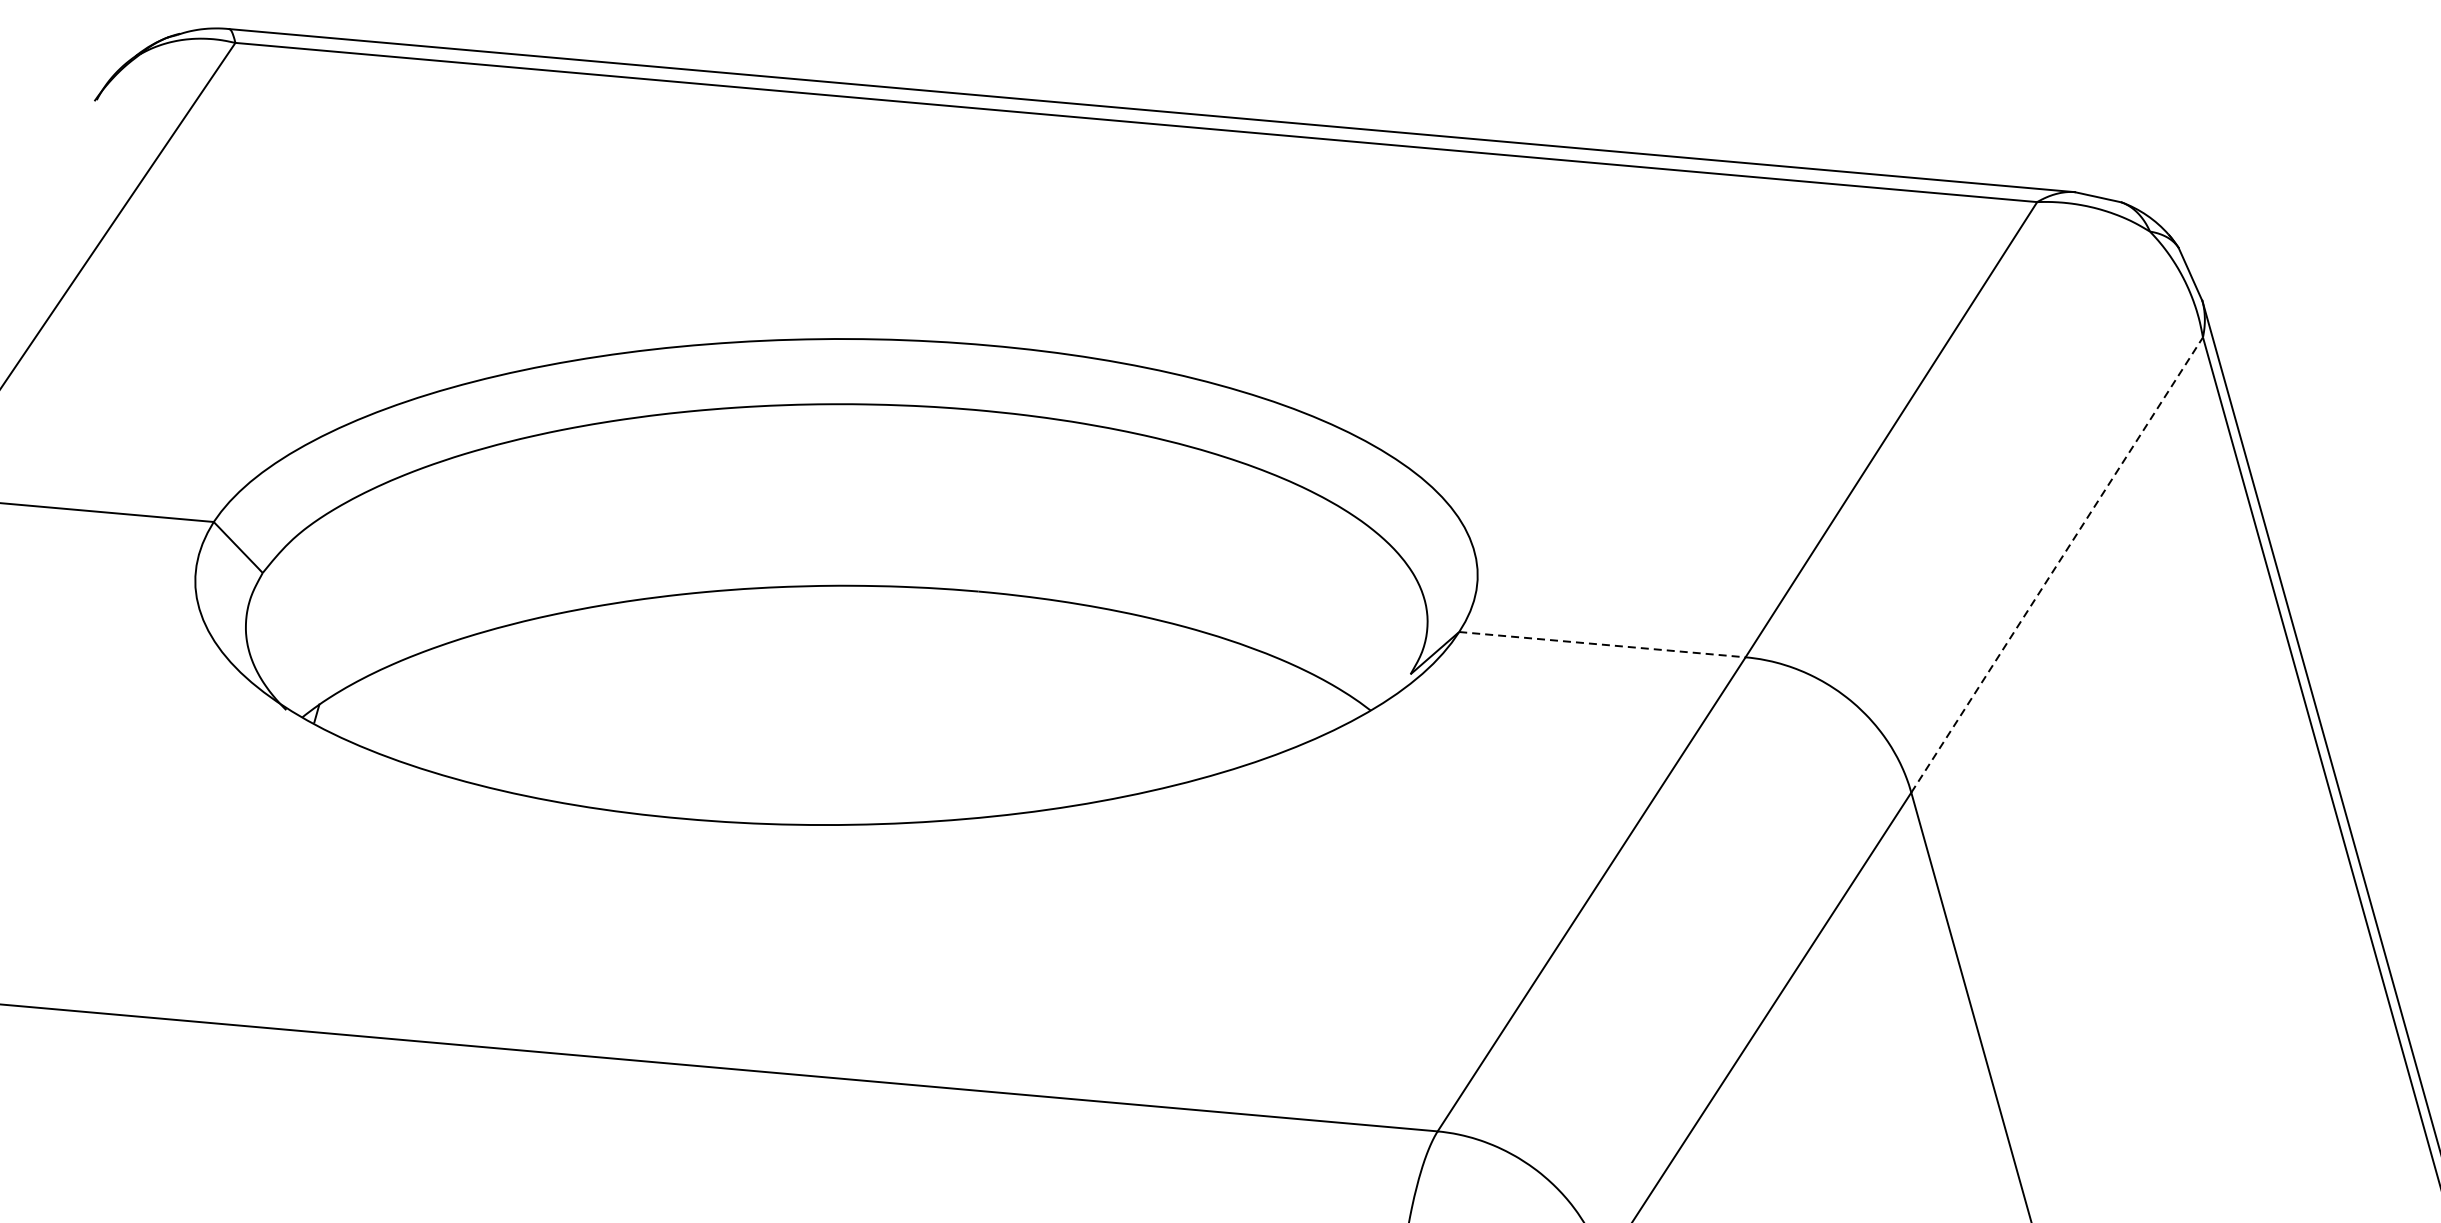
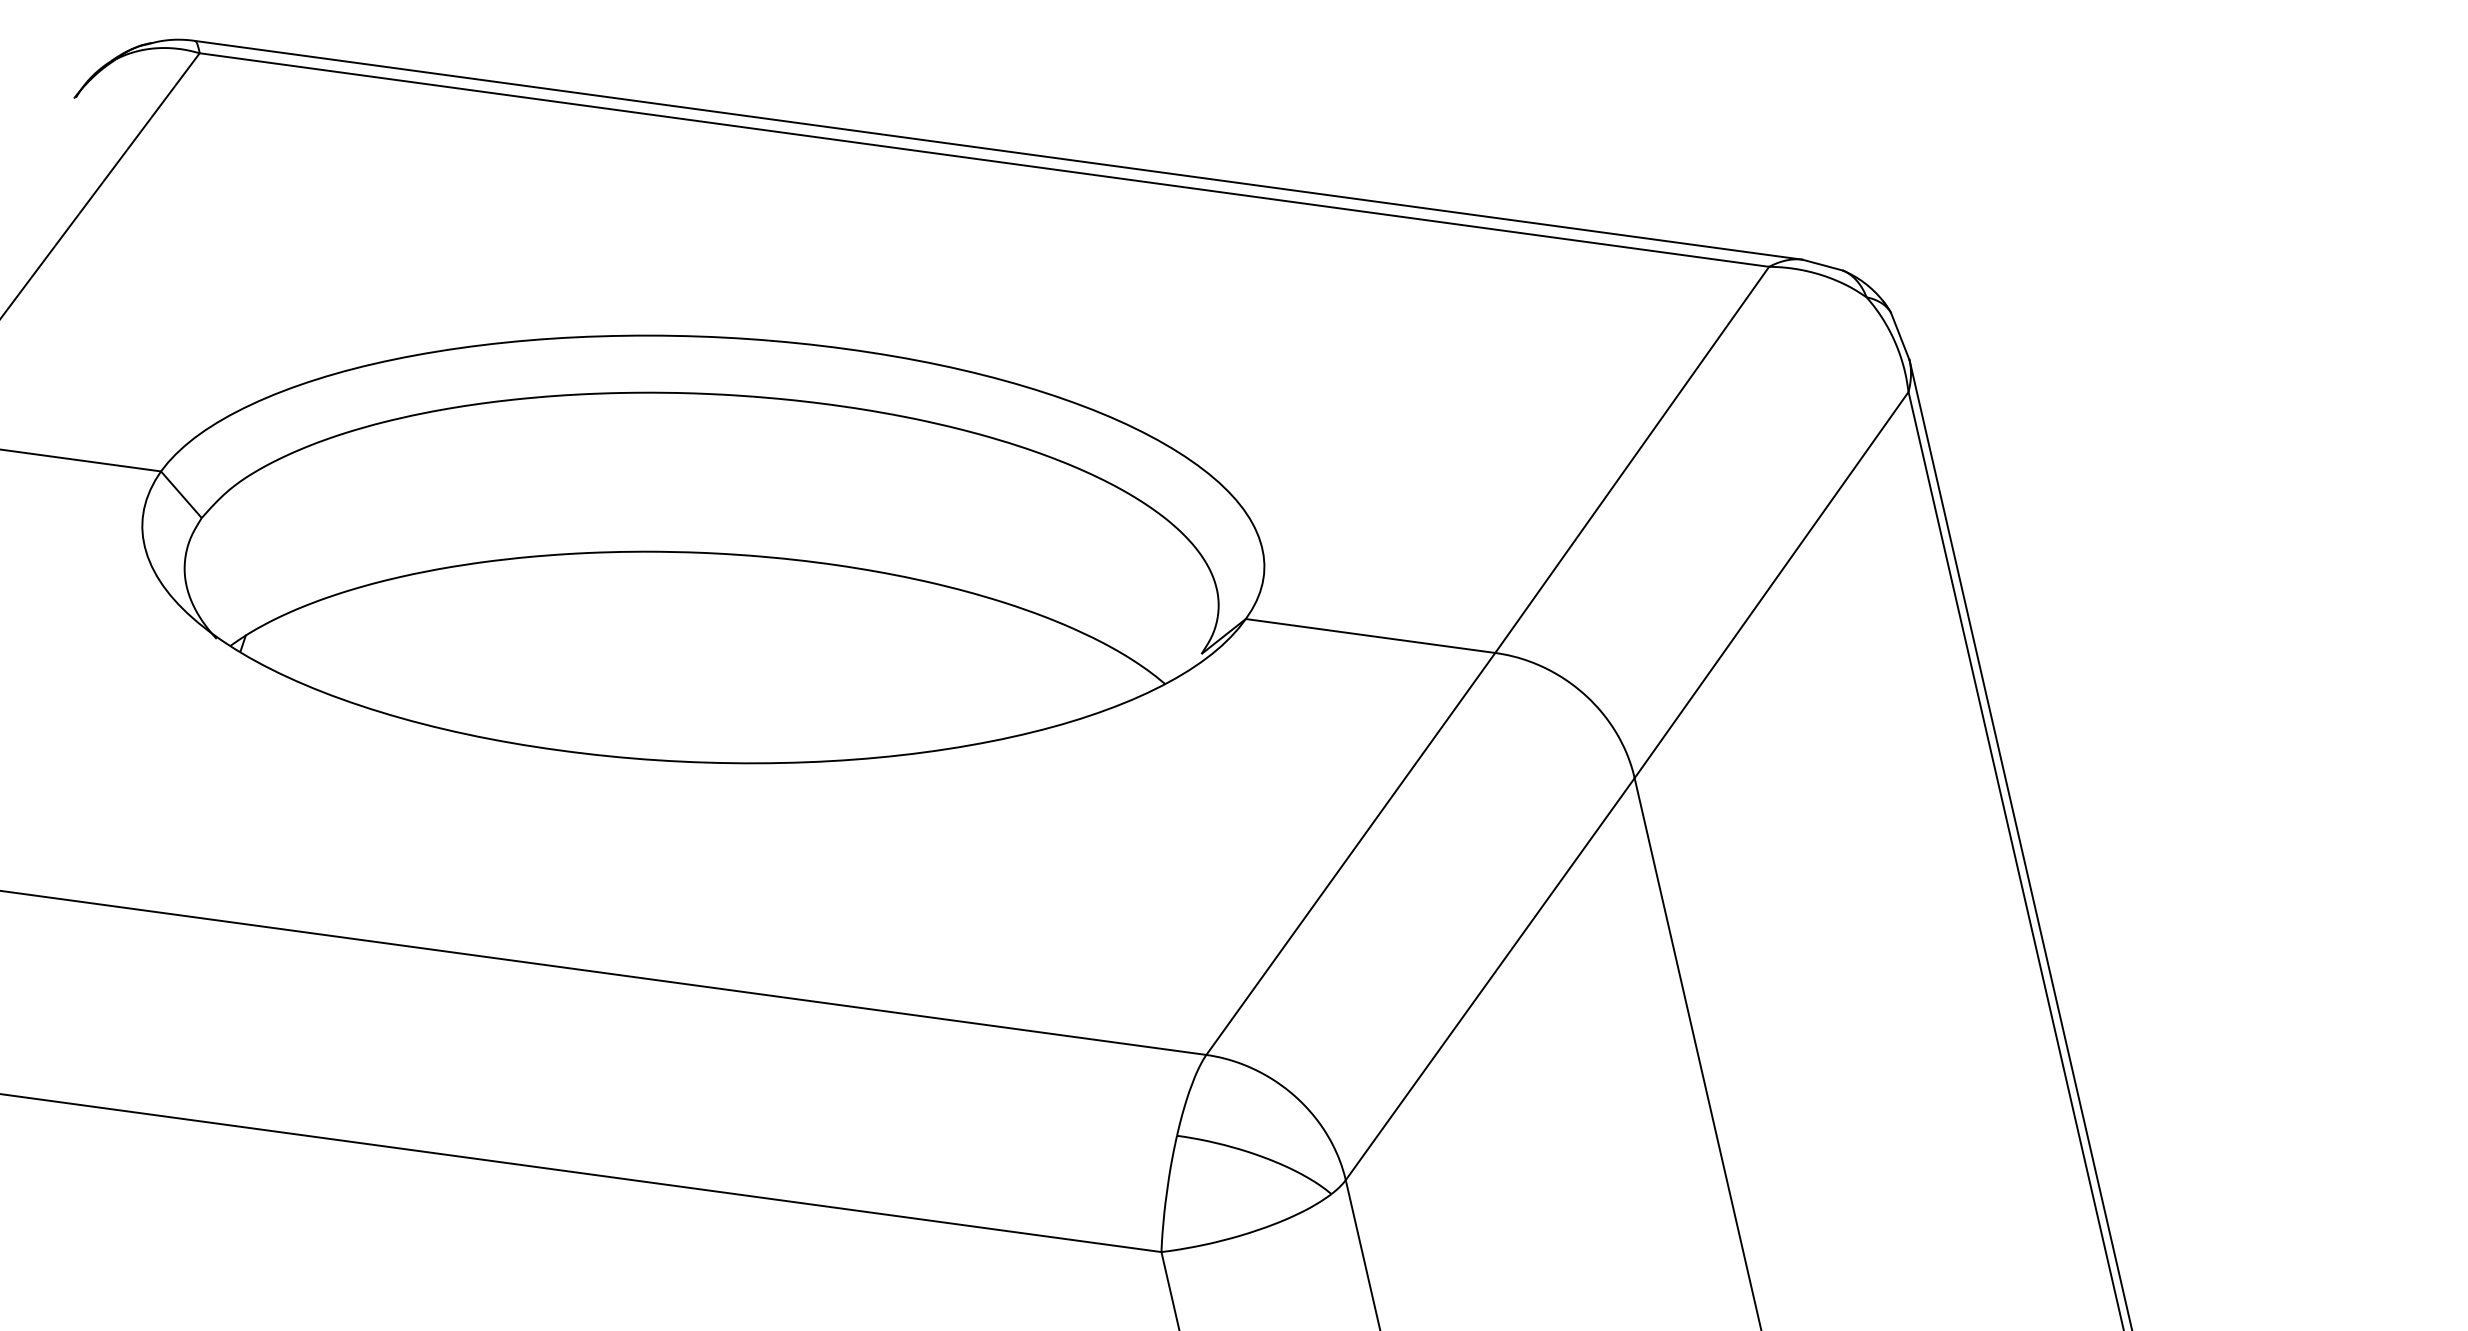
line: (2057, 565) -> (1771, 585), dashed -> solid
line: (1602, 645) -> (1370, 636), dashed -> solid

